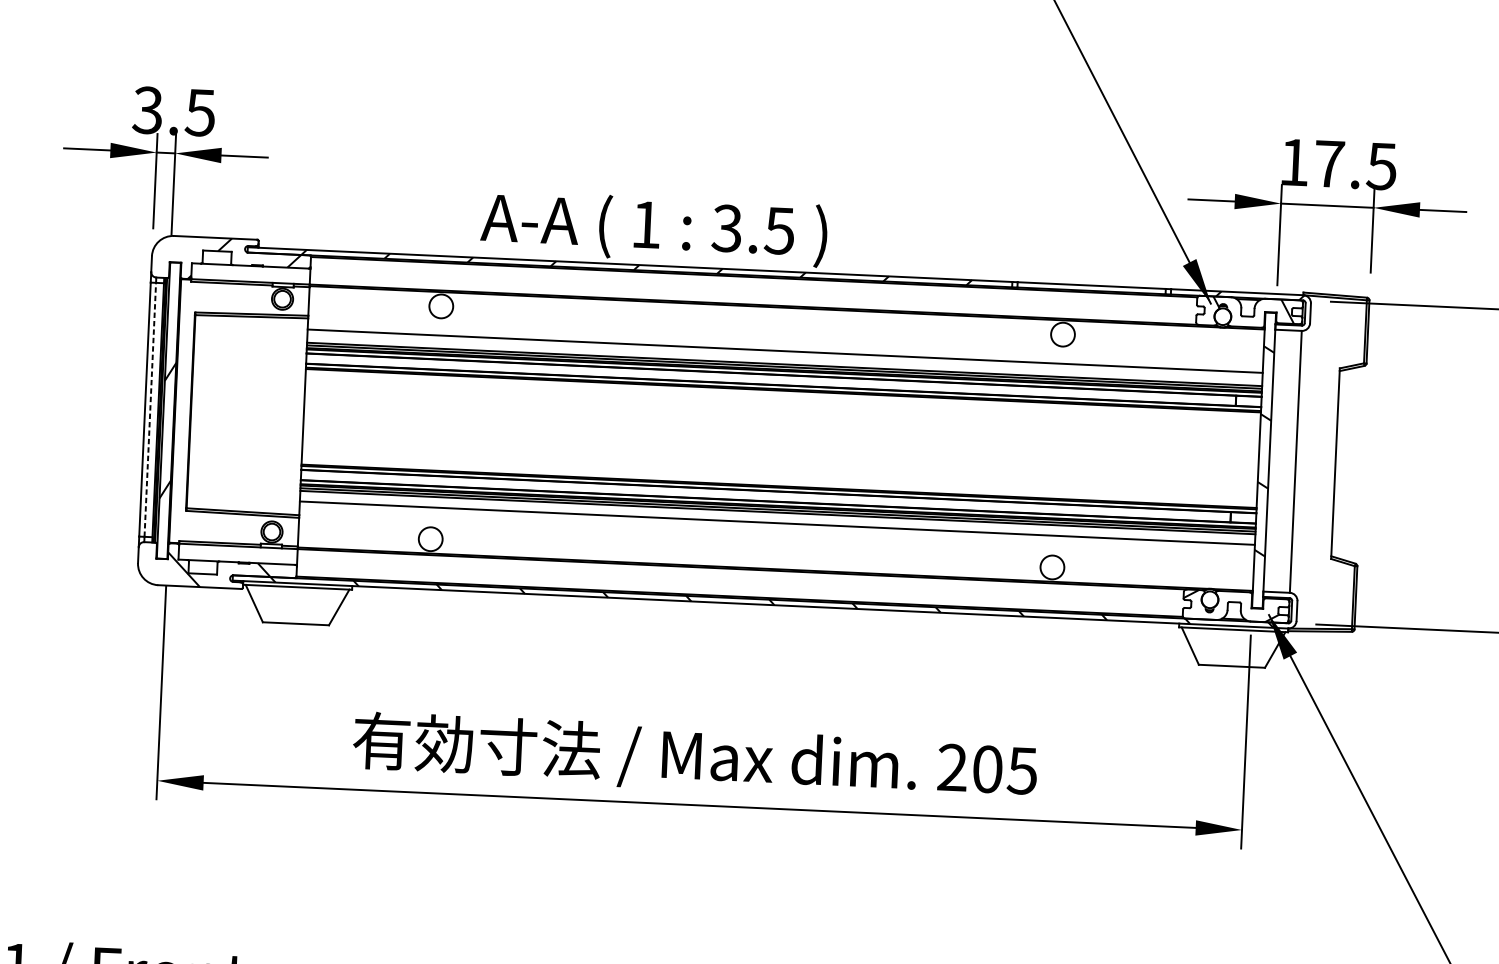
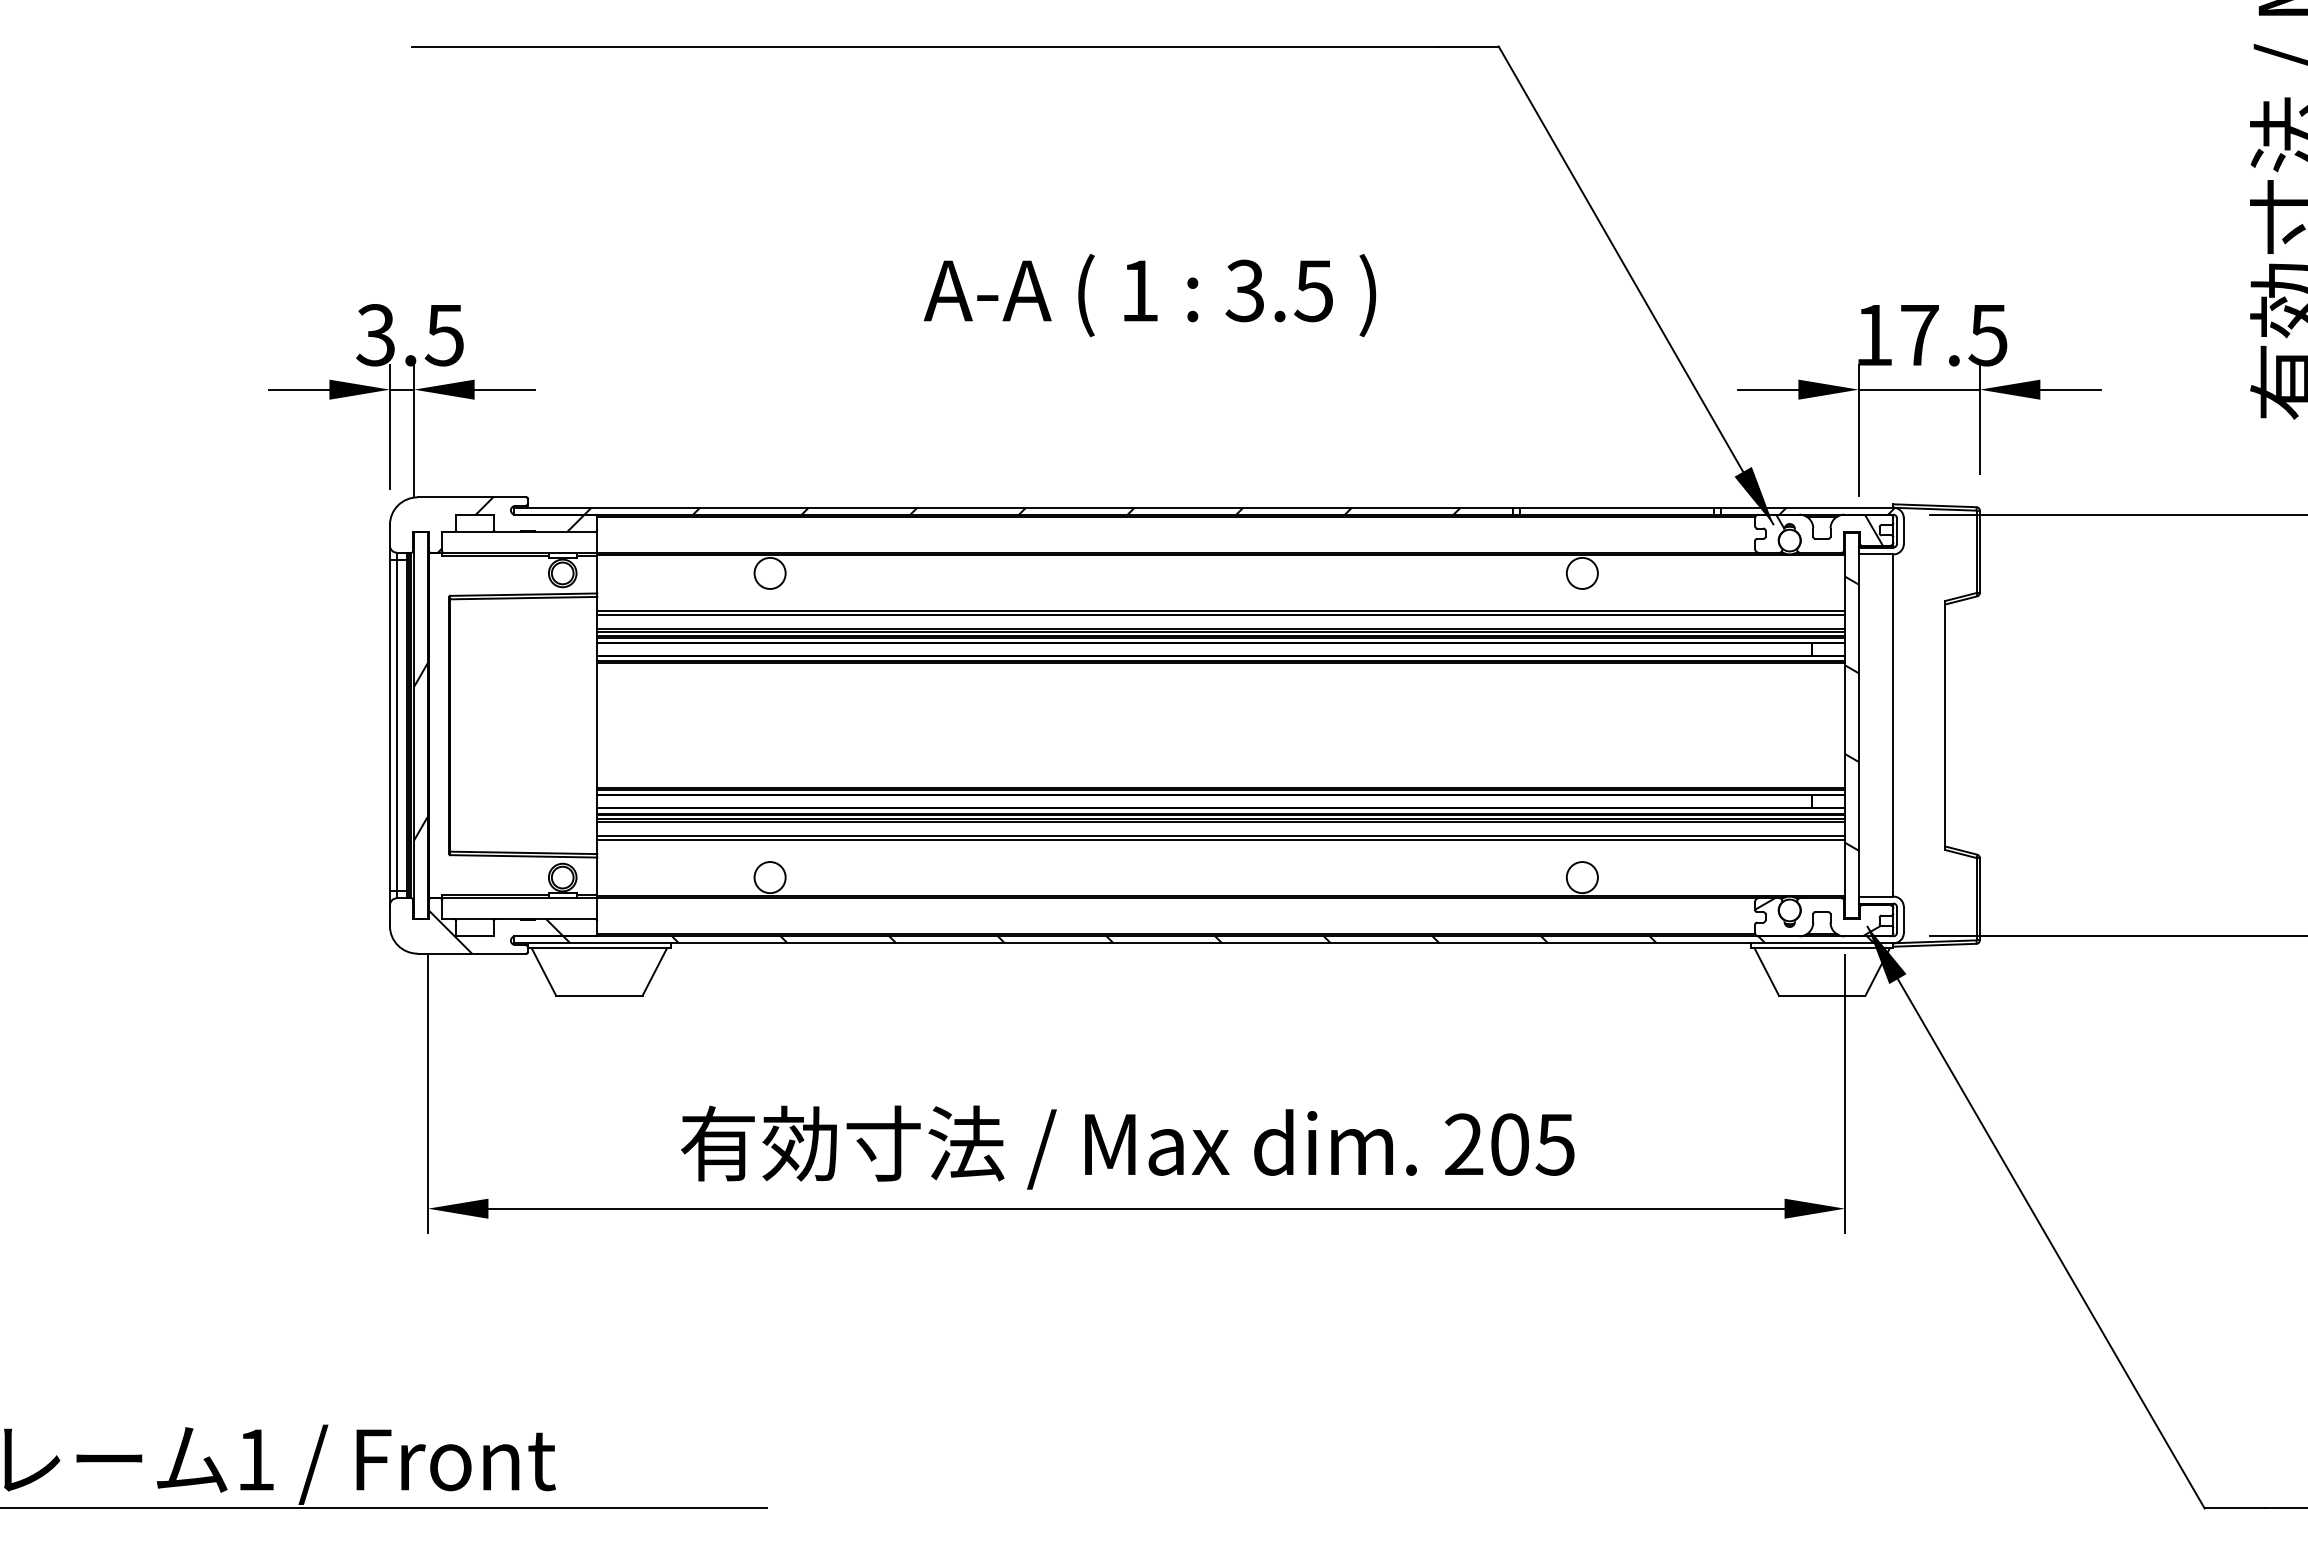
text: (653, 228) -> (1149, 295), moved
line: (785, 353) -> (1221, 614), added
line: (150, 409) -> (396, 725), dashed -> solid
line: (777, 525) -> (1221, 839), added

